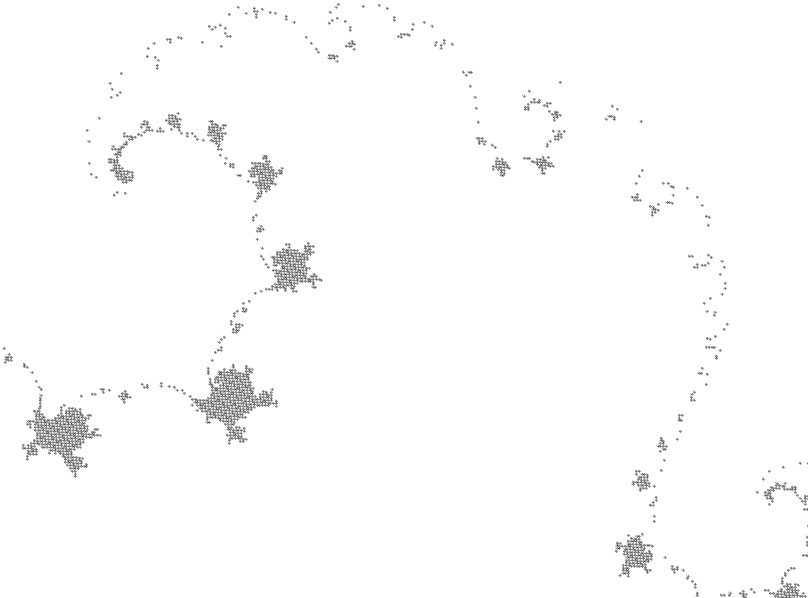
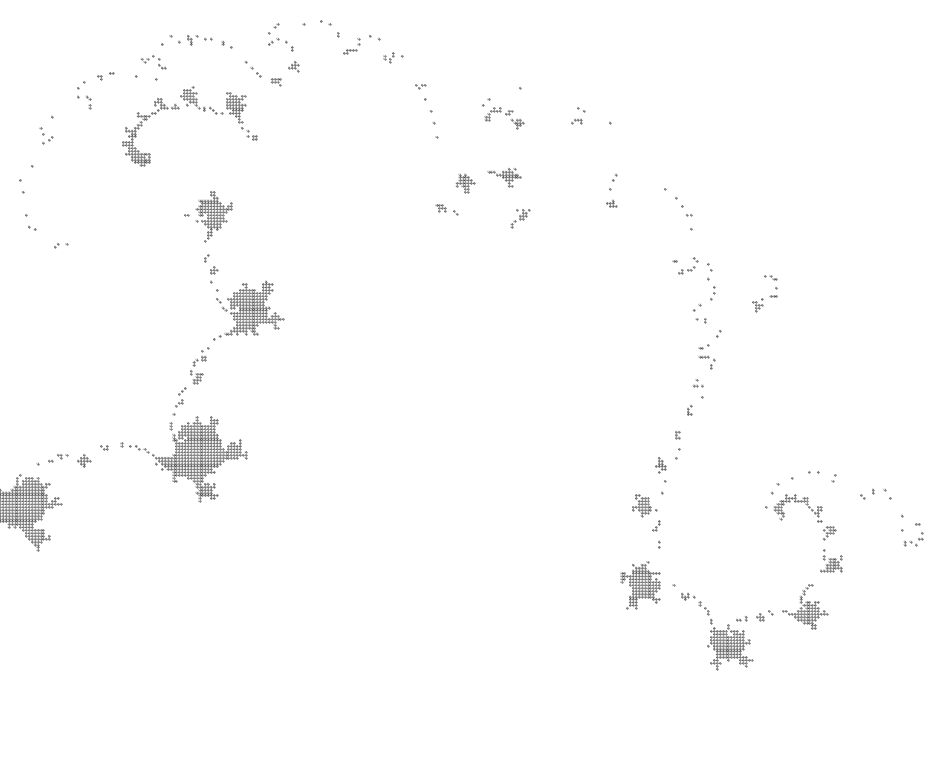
part: (182, 134) -> (199, 109), moved
part: (555, 138) -> (520, 218), moved
part: (485, 142) -> (446, 209), moved
part: (661, 199) -> (764, 293), moved
part: (707, 220) -> (689, 222), size x1.6

